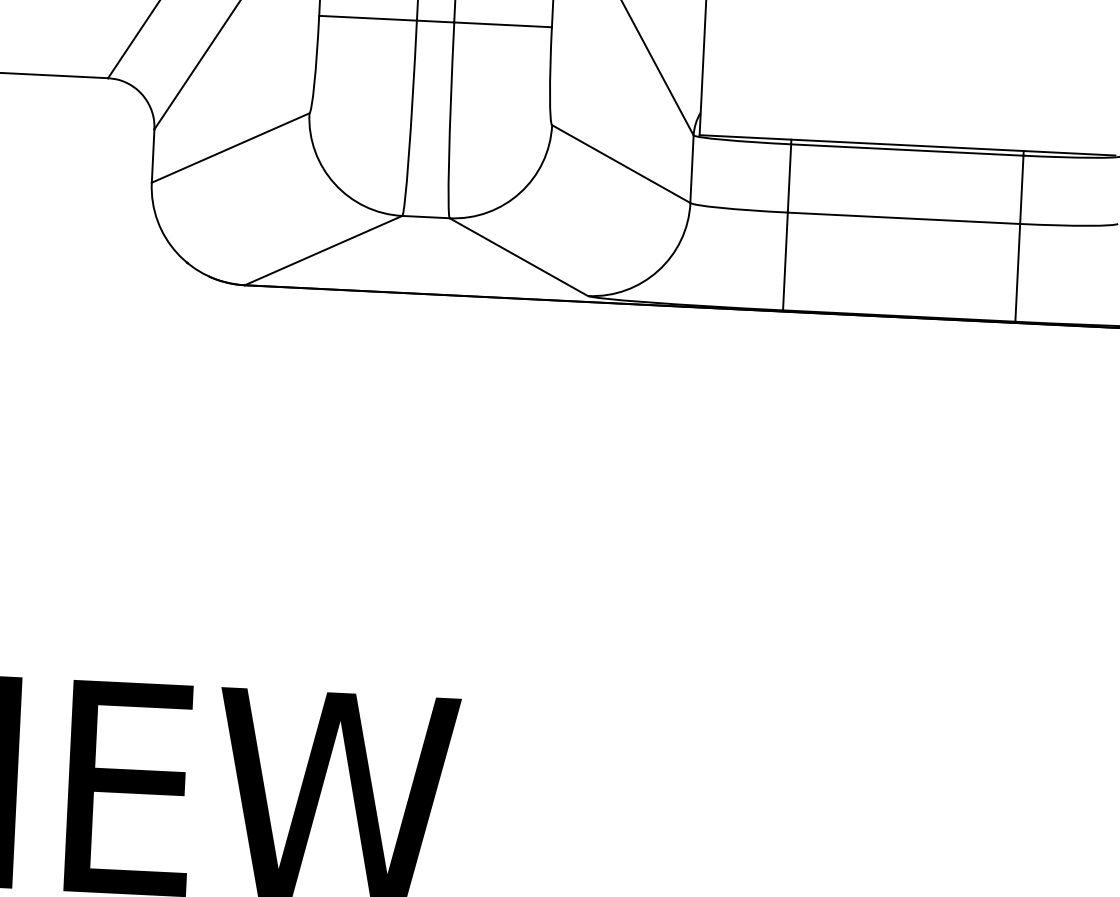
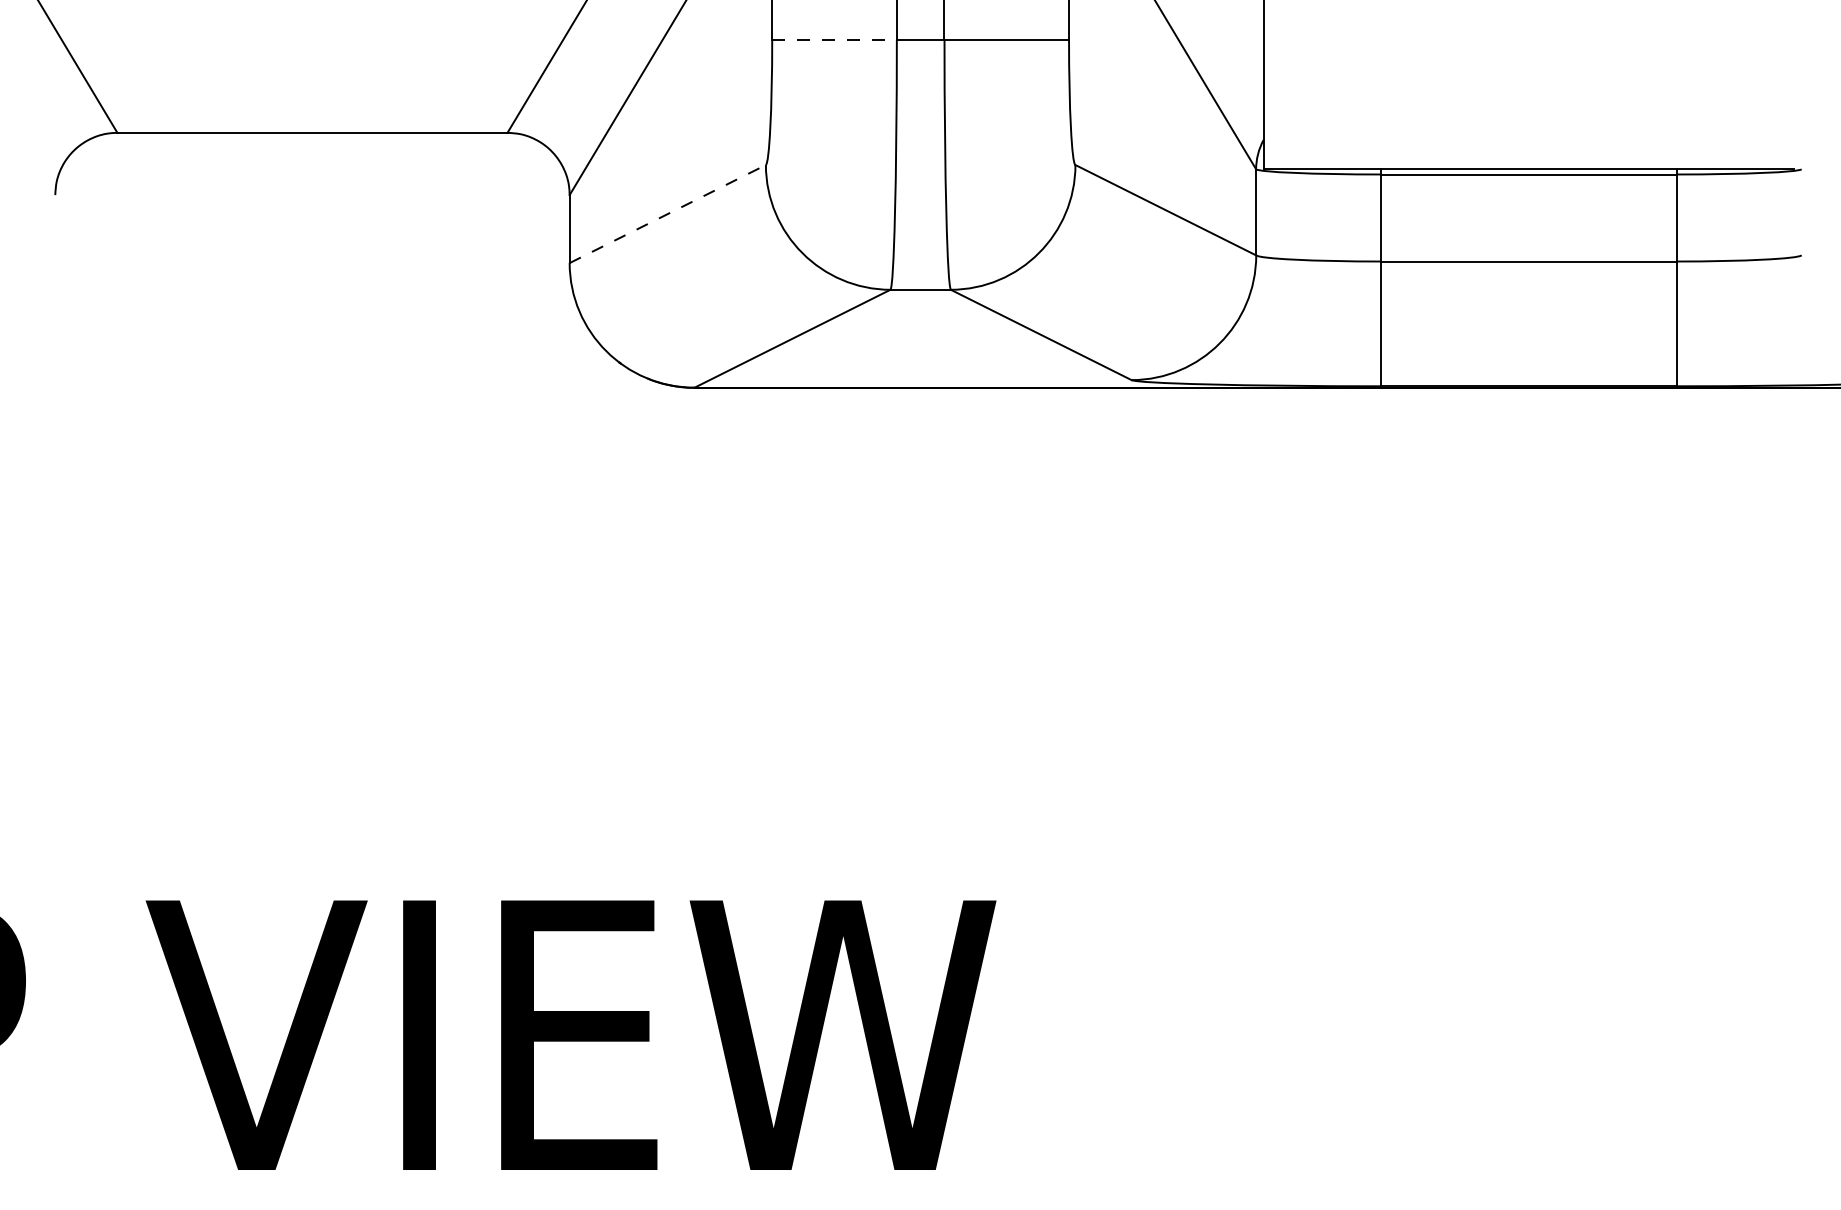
line: (368, 18) -> (835, 40), solid -> dashed
line: (230, 148) -> (667, 214), solid -> dashed

